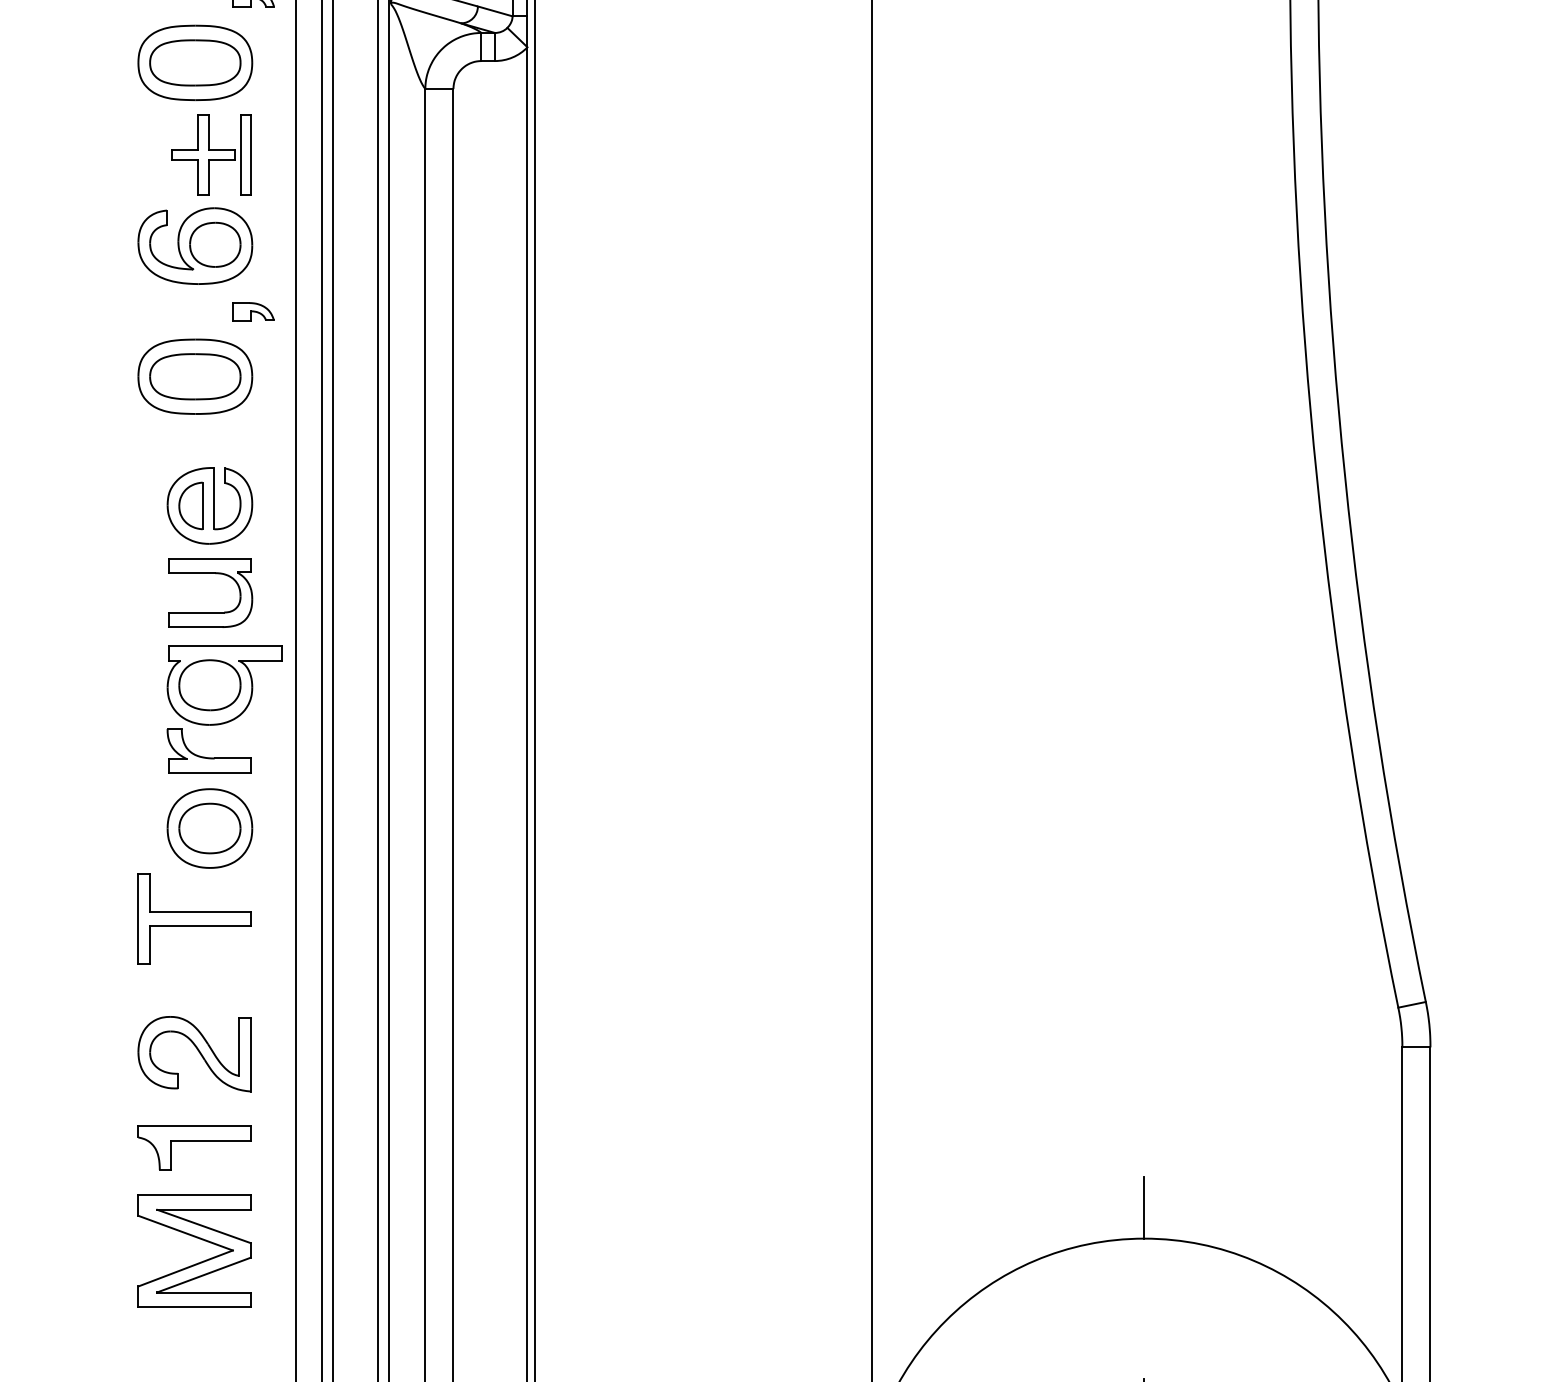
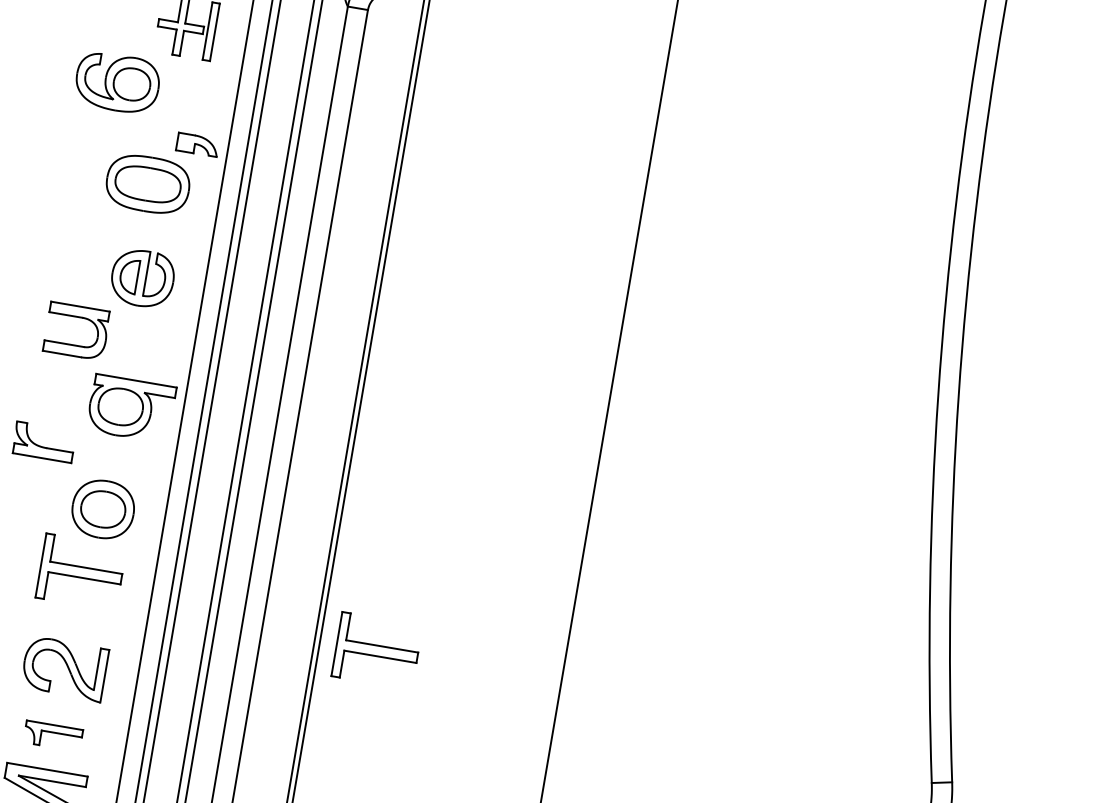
part: (195, 245) -> (117, 82), moved
part: (253, 311) -> (197, 144), size x1.4
part: (216, 574) -> (83, 318), moved
part: (208, 757) -> (42, 446), moved
part: (614, 956) -> (377, 650), added
part: (194, 1147) -> (53, 735), size x0.7

